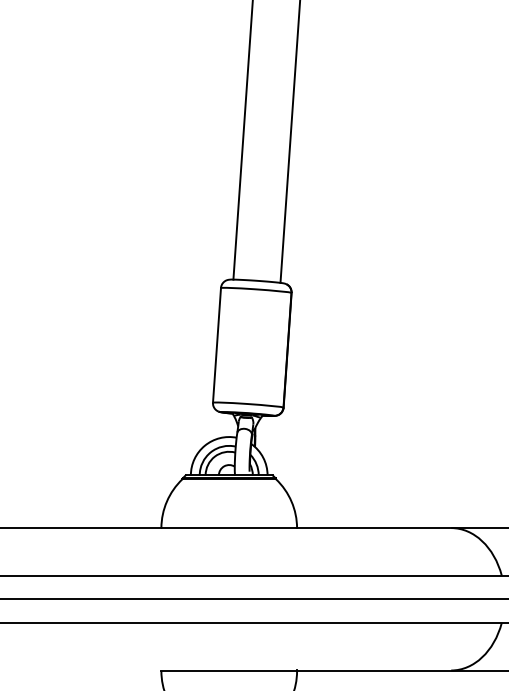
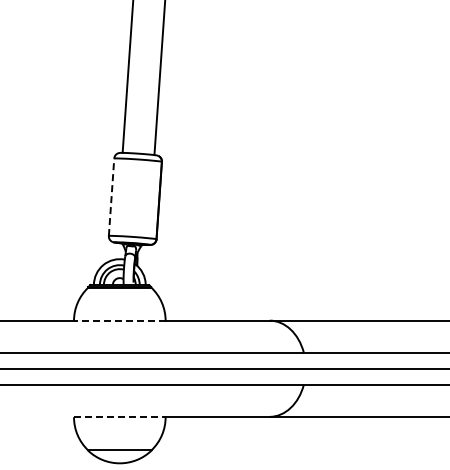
line: (216, 345) -> (111, 197), solid -> dashed
line: (228, 527) -> (119, 320), solid -> dashed
line: (228, 671) -> (119, 417), solid -> dashed

